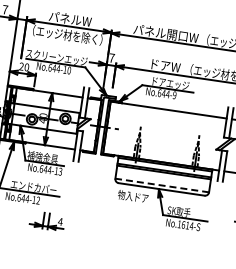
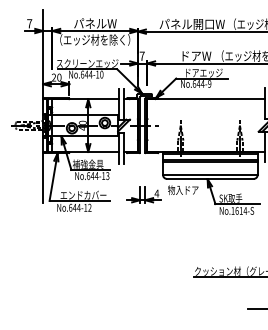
line: (161, 184) -> (209, 174), dashed -> solid
part: (47, 220) -> (143, 194), moved

